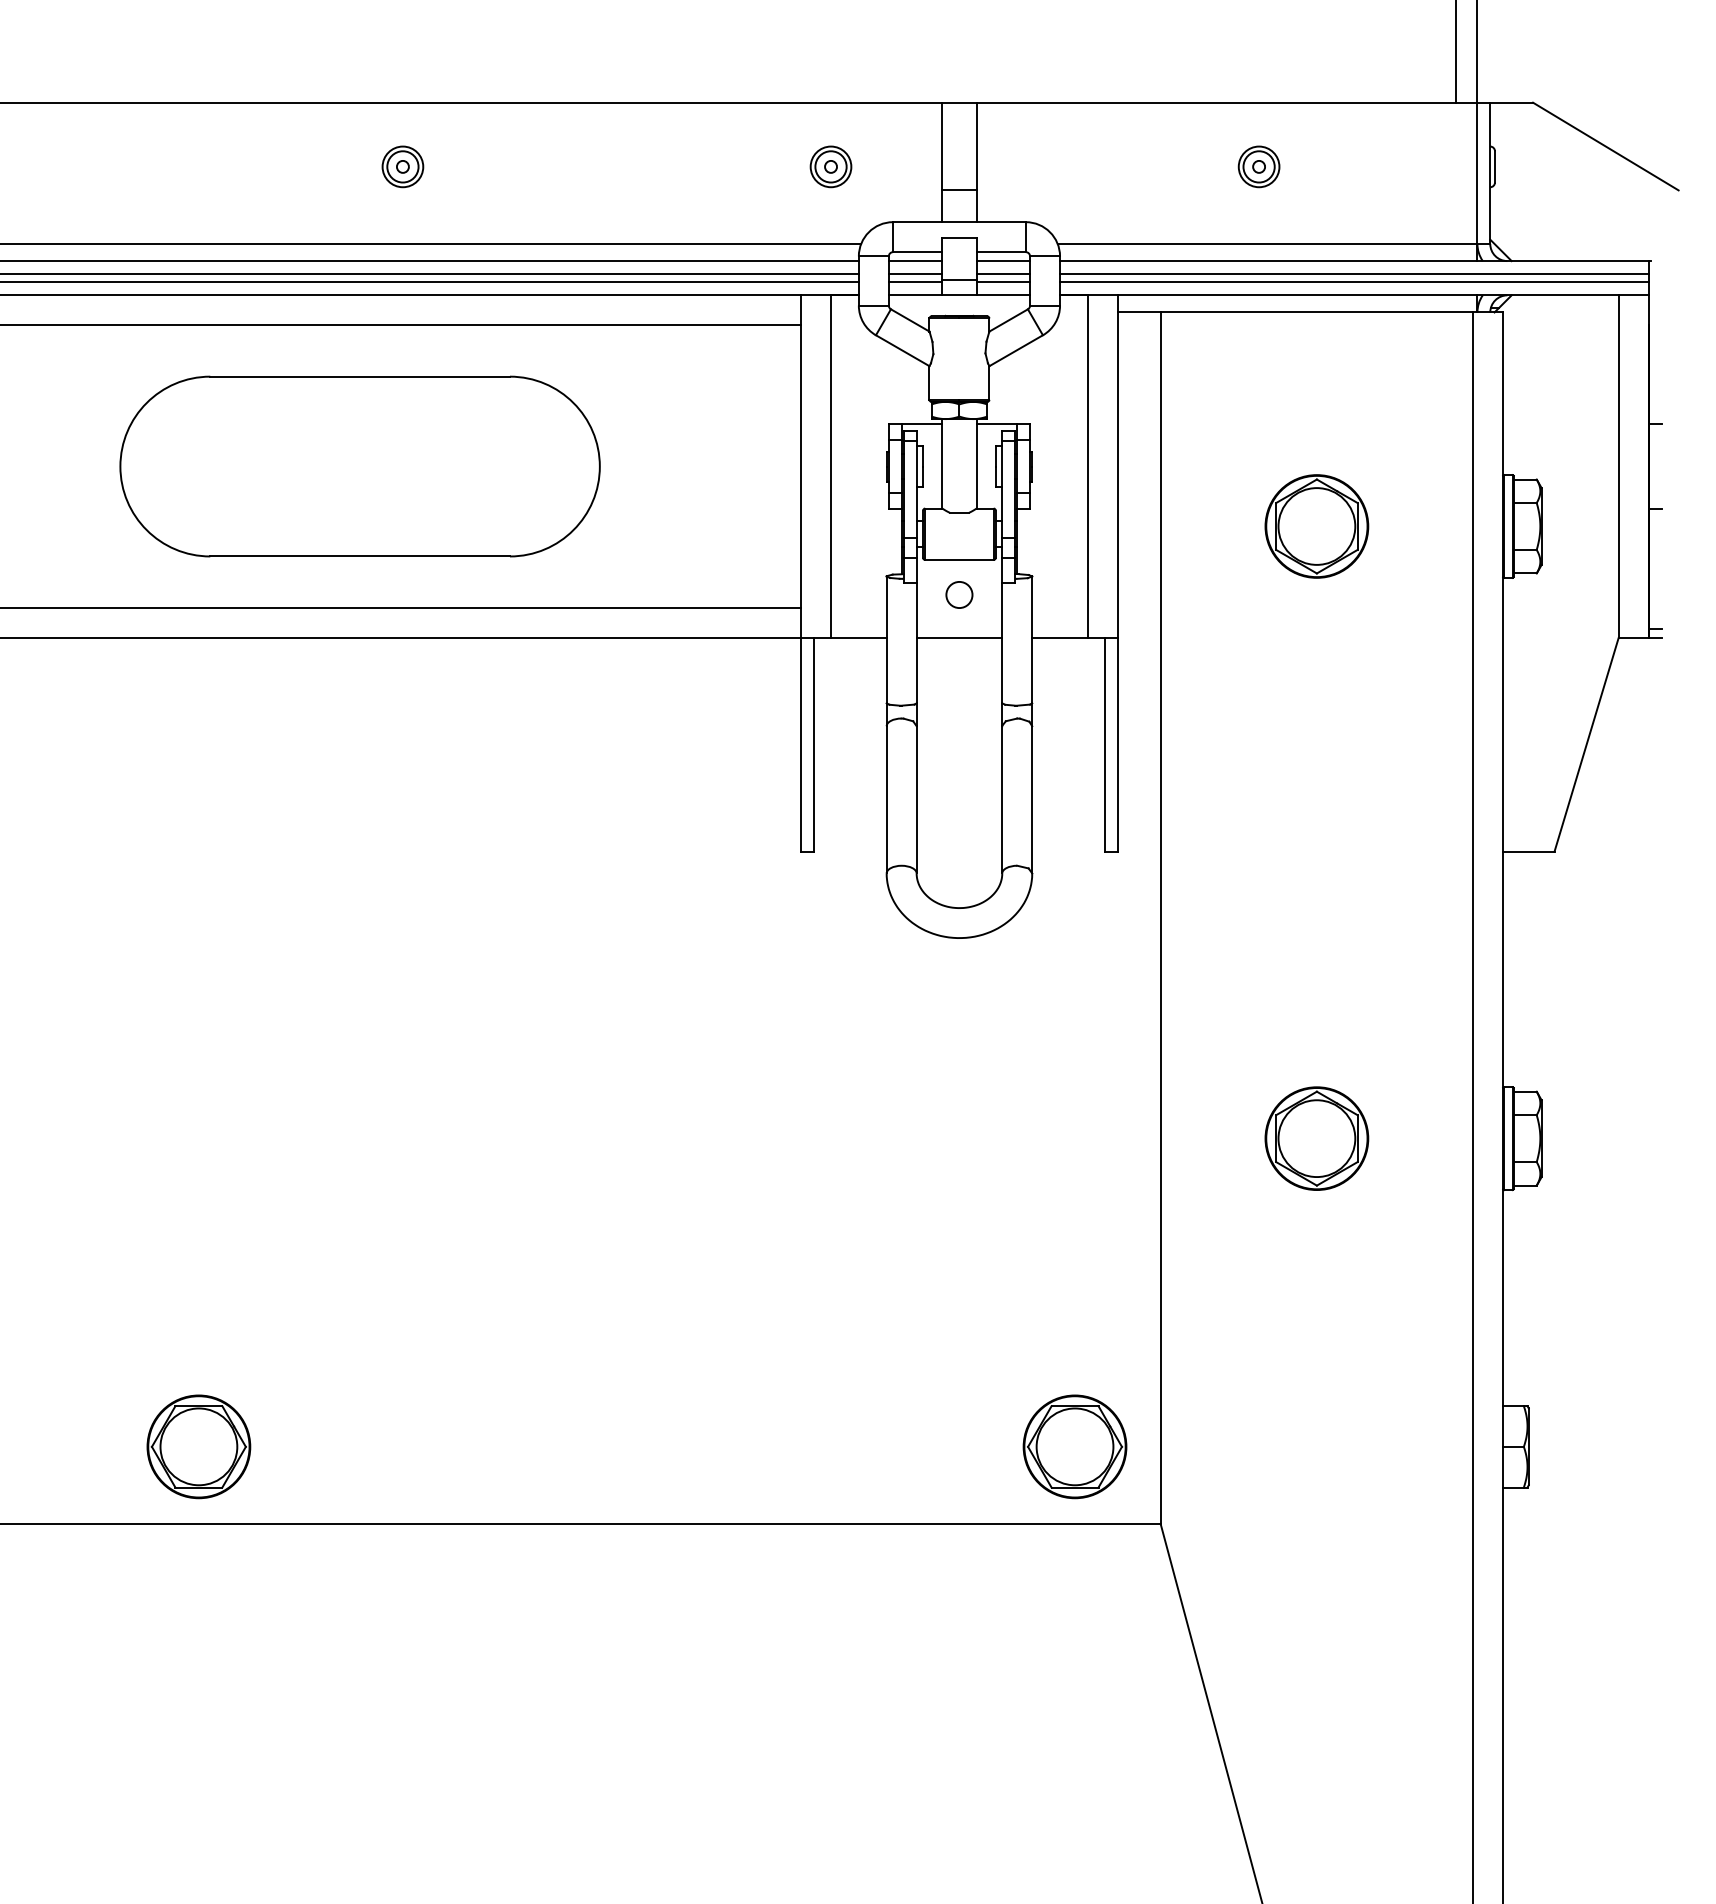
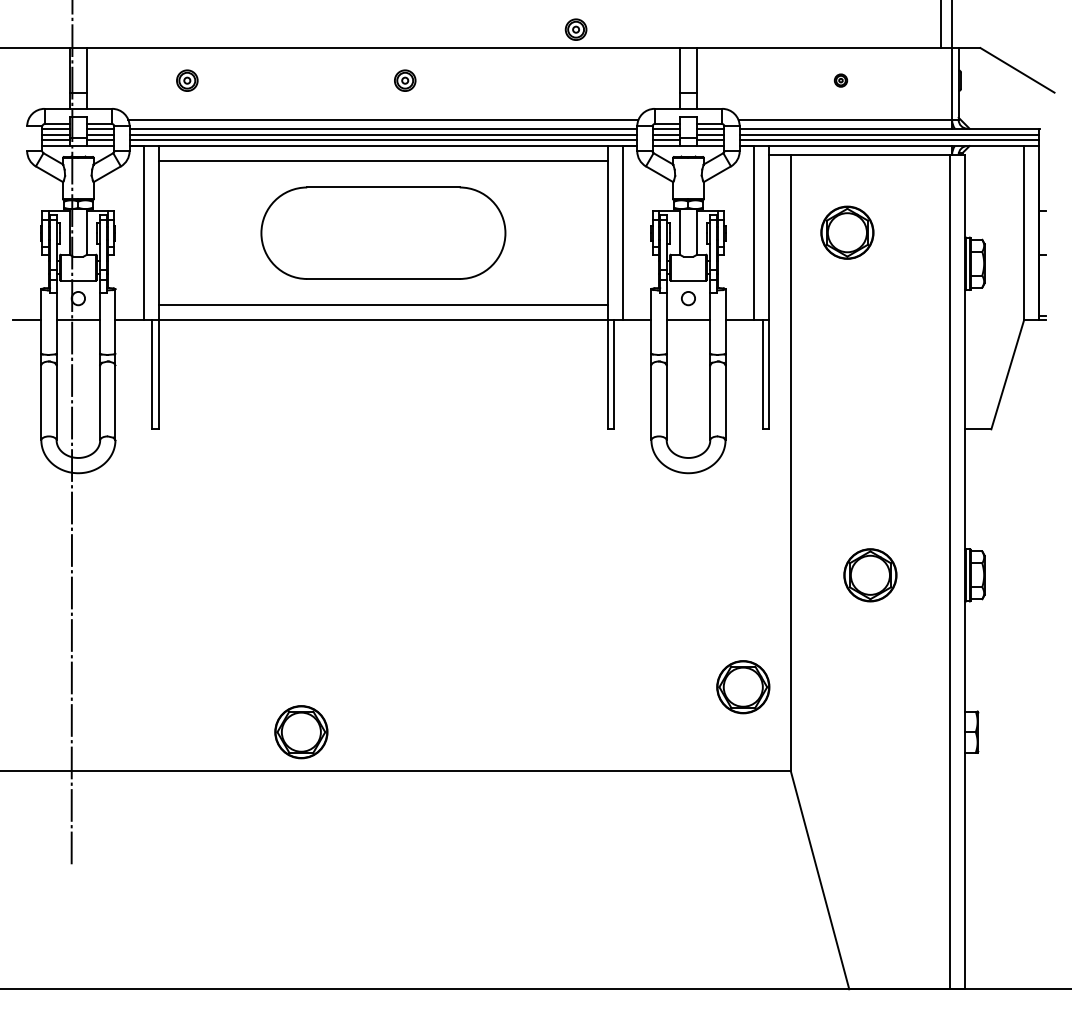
part: (829, 166) -> (575, 29), moved
part: (1258, 166) -> (840, 80), size x0.6
part: (1317, 526) -> (847, 232), moved
part: (1075, 1447) -> (743, 687), moved

